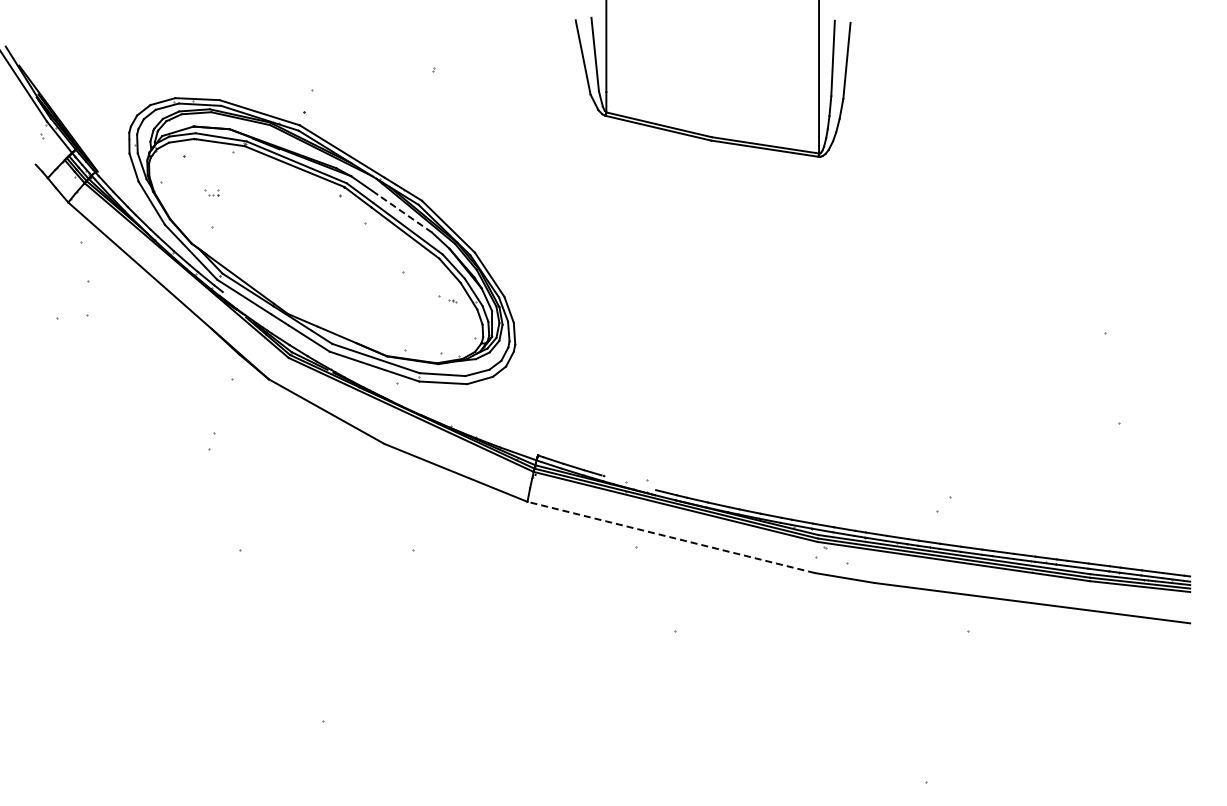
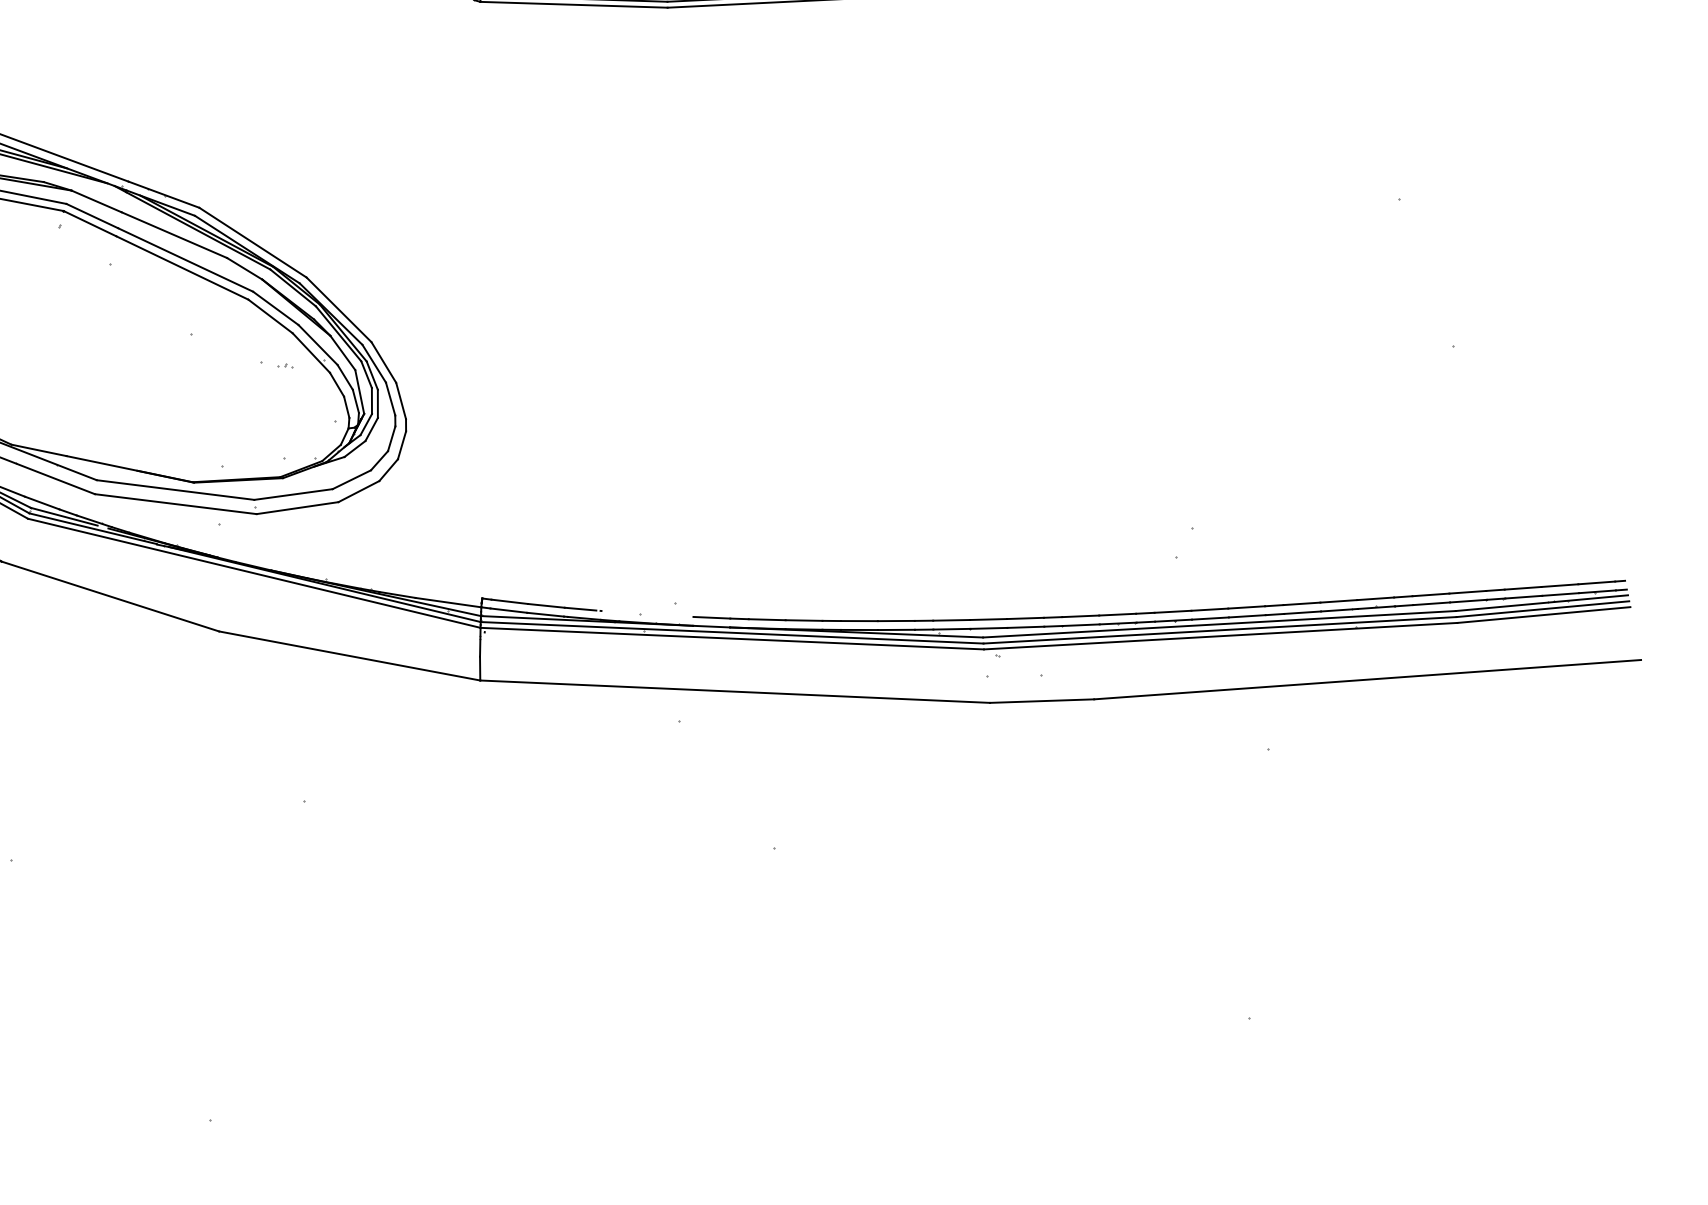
line: (404, 213) -> (174, 235), dashed -> solid
line: (670, 537) -> (733, 692), dashed -> solid

